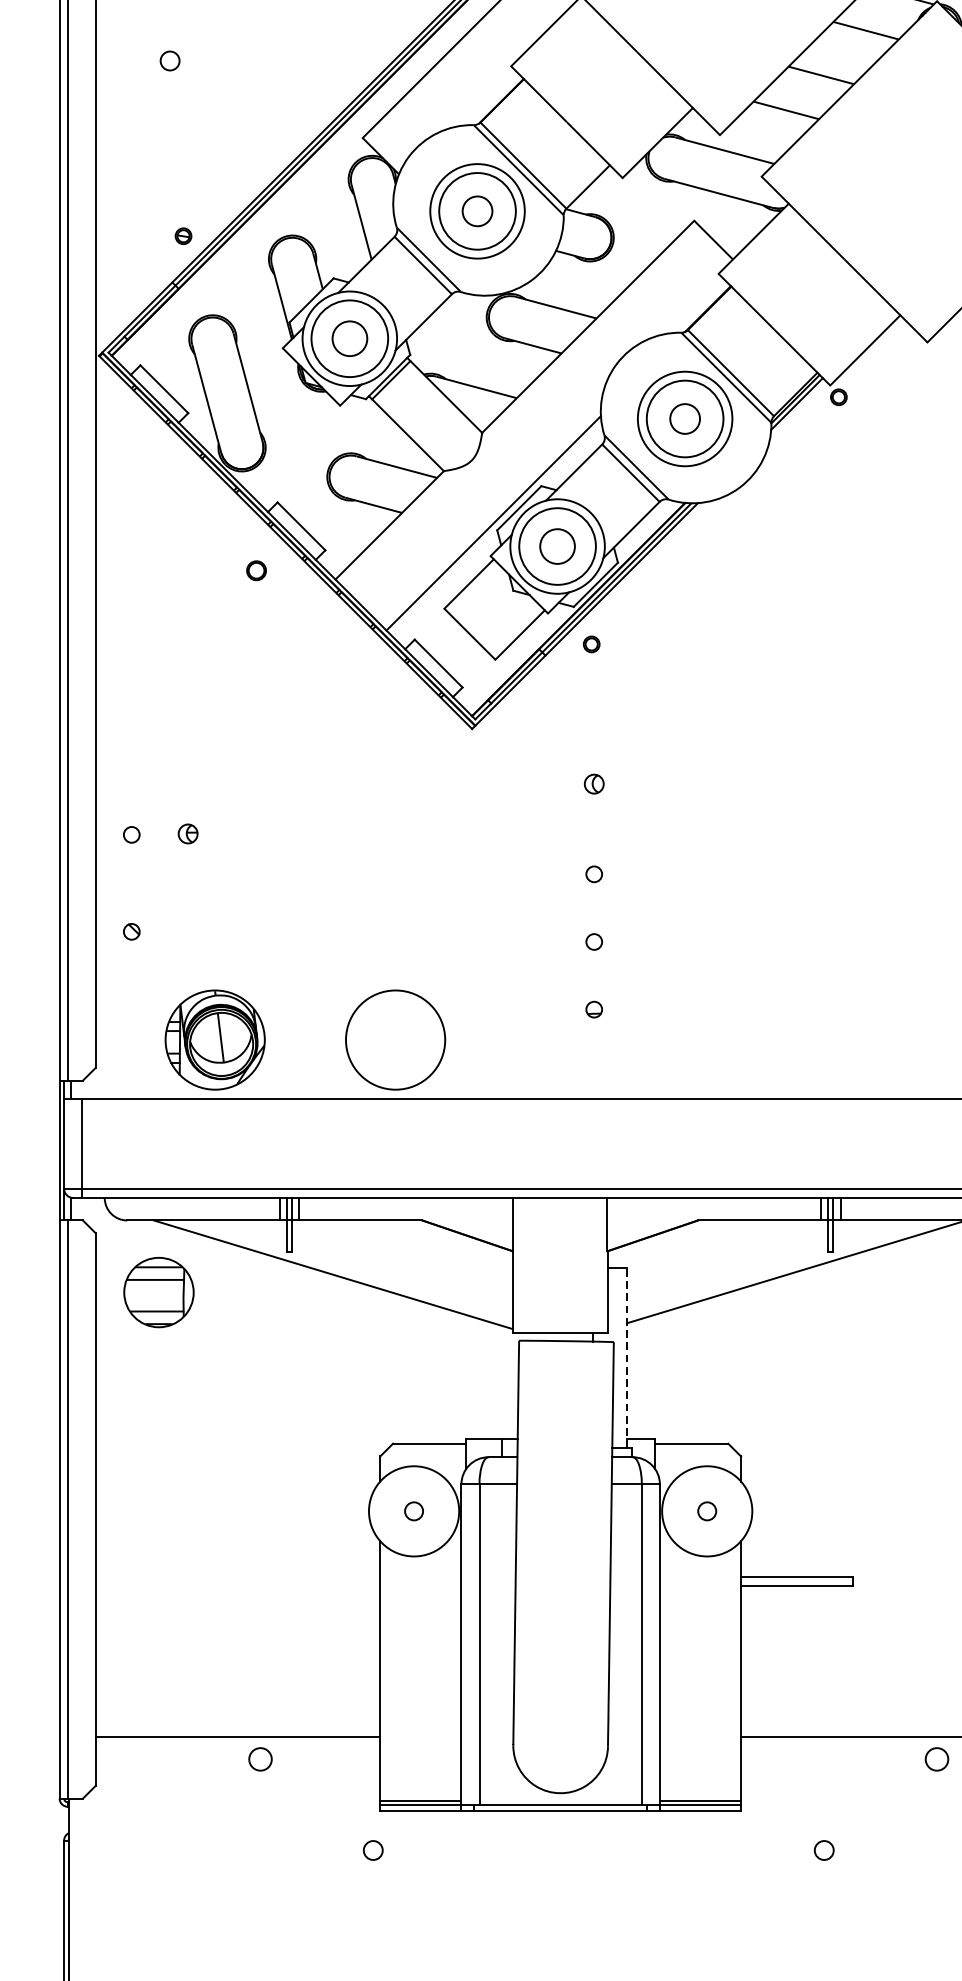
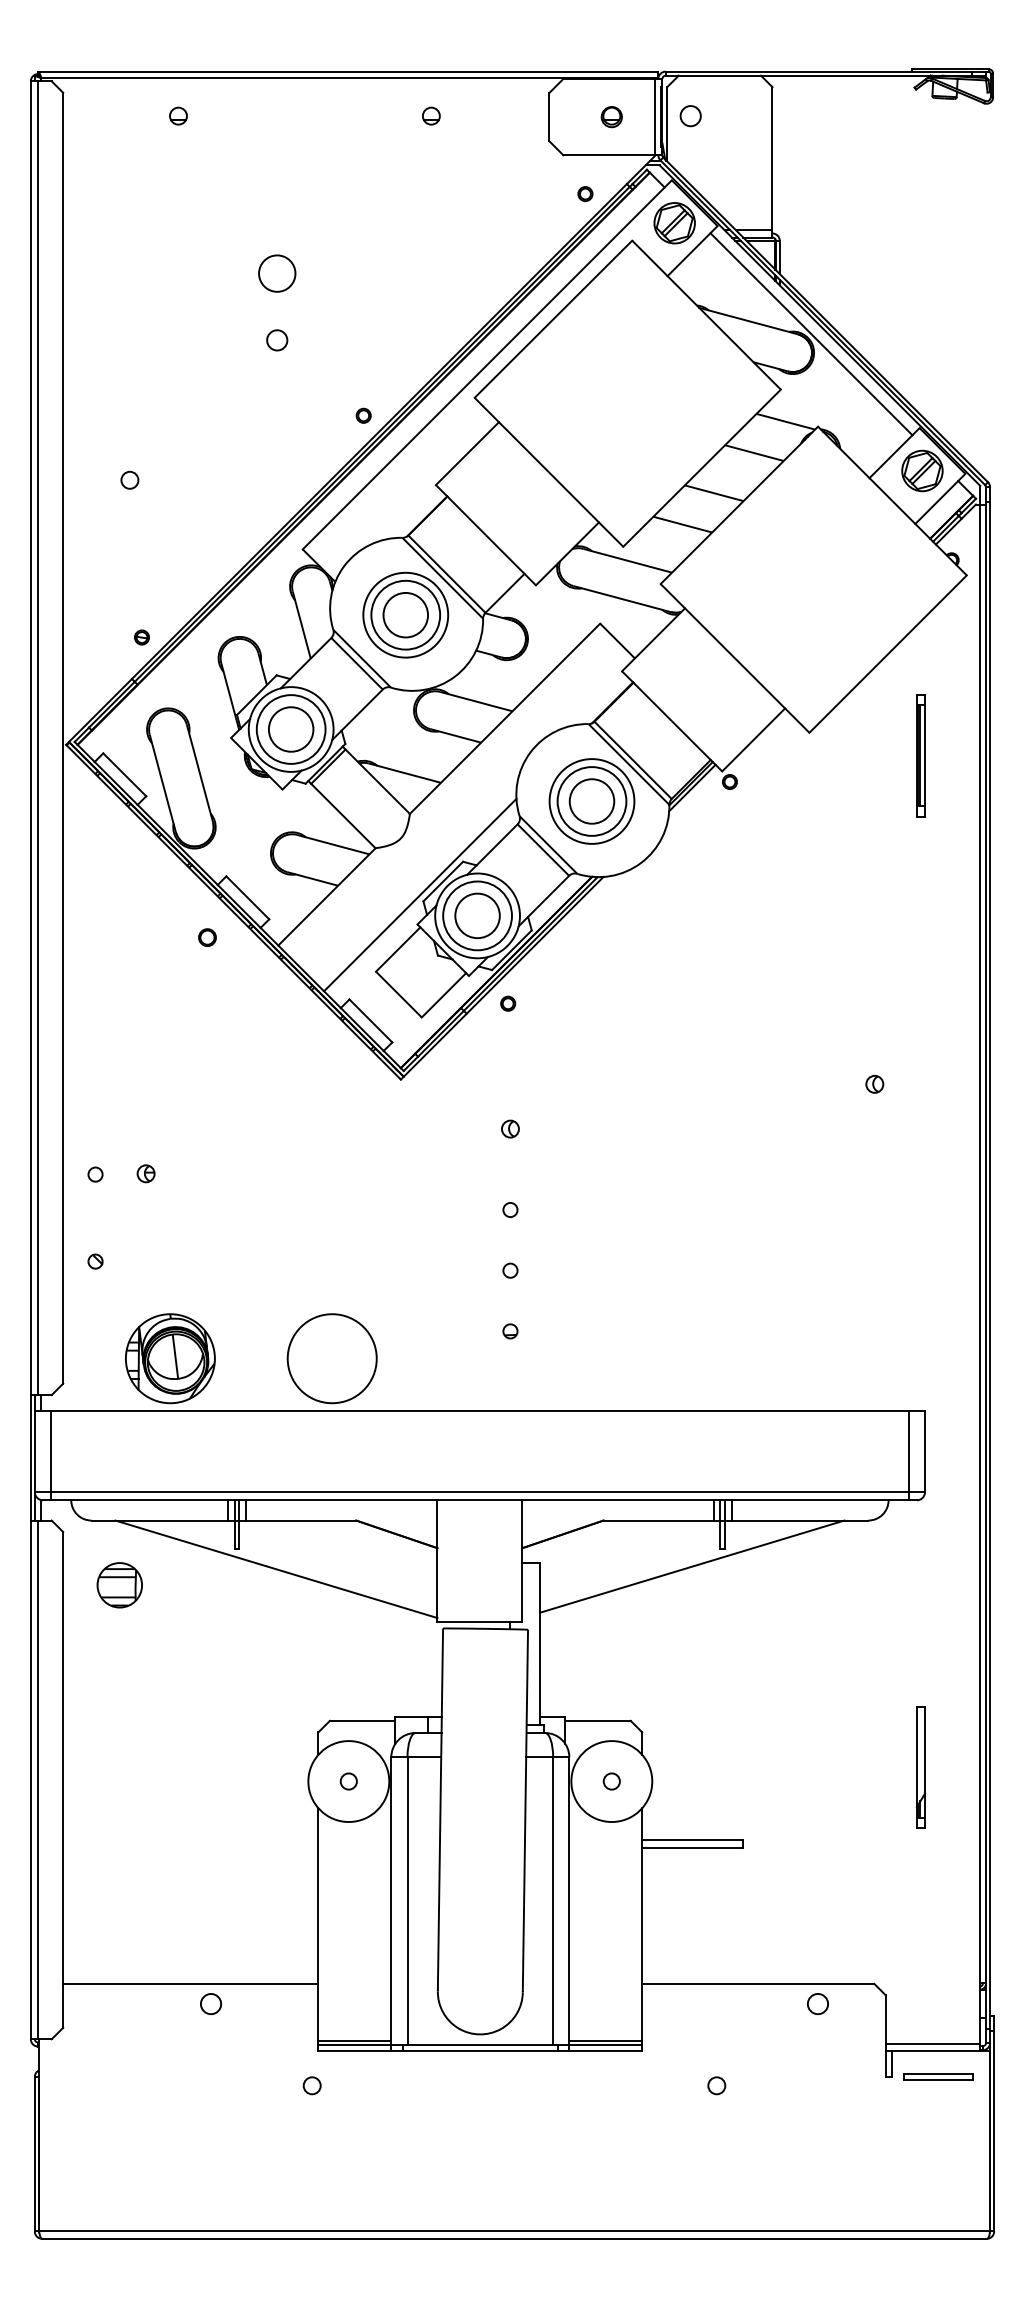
circle: (477, 210) -> (405, 614), size x1.67
circle: (350, 338) -> (291, 729), size x1.43
circle: (684, 419) -> (591, 801), size x1.67
circle: (557, 546) -> (477, 915), size x1.43
part: (158, 1292) -> (119, 1585), size x0.71
line: (627, 1357) -> (540, 1643), dashed -> solid

